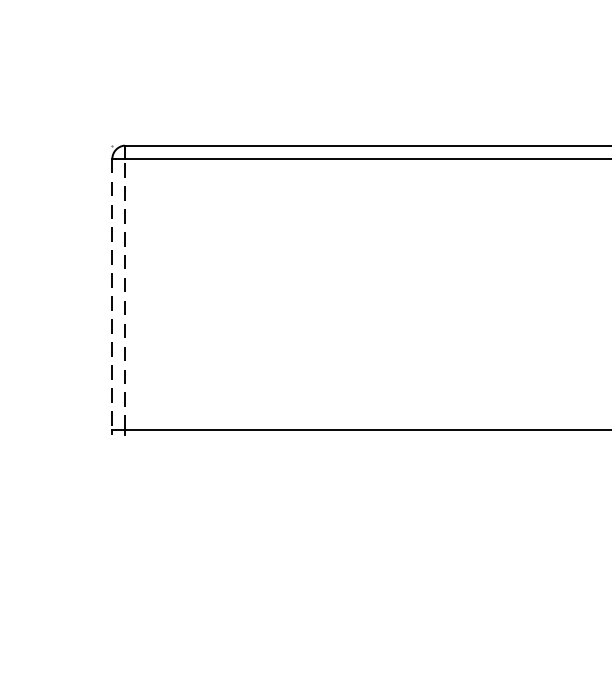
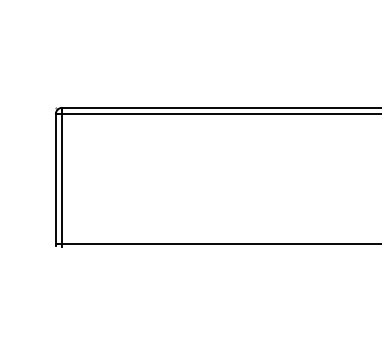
line: (124, 292) -> (61, 178), dashed -> solid
line: (111, 295) -> (55, 179), dashed -> solid

